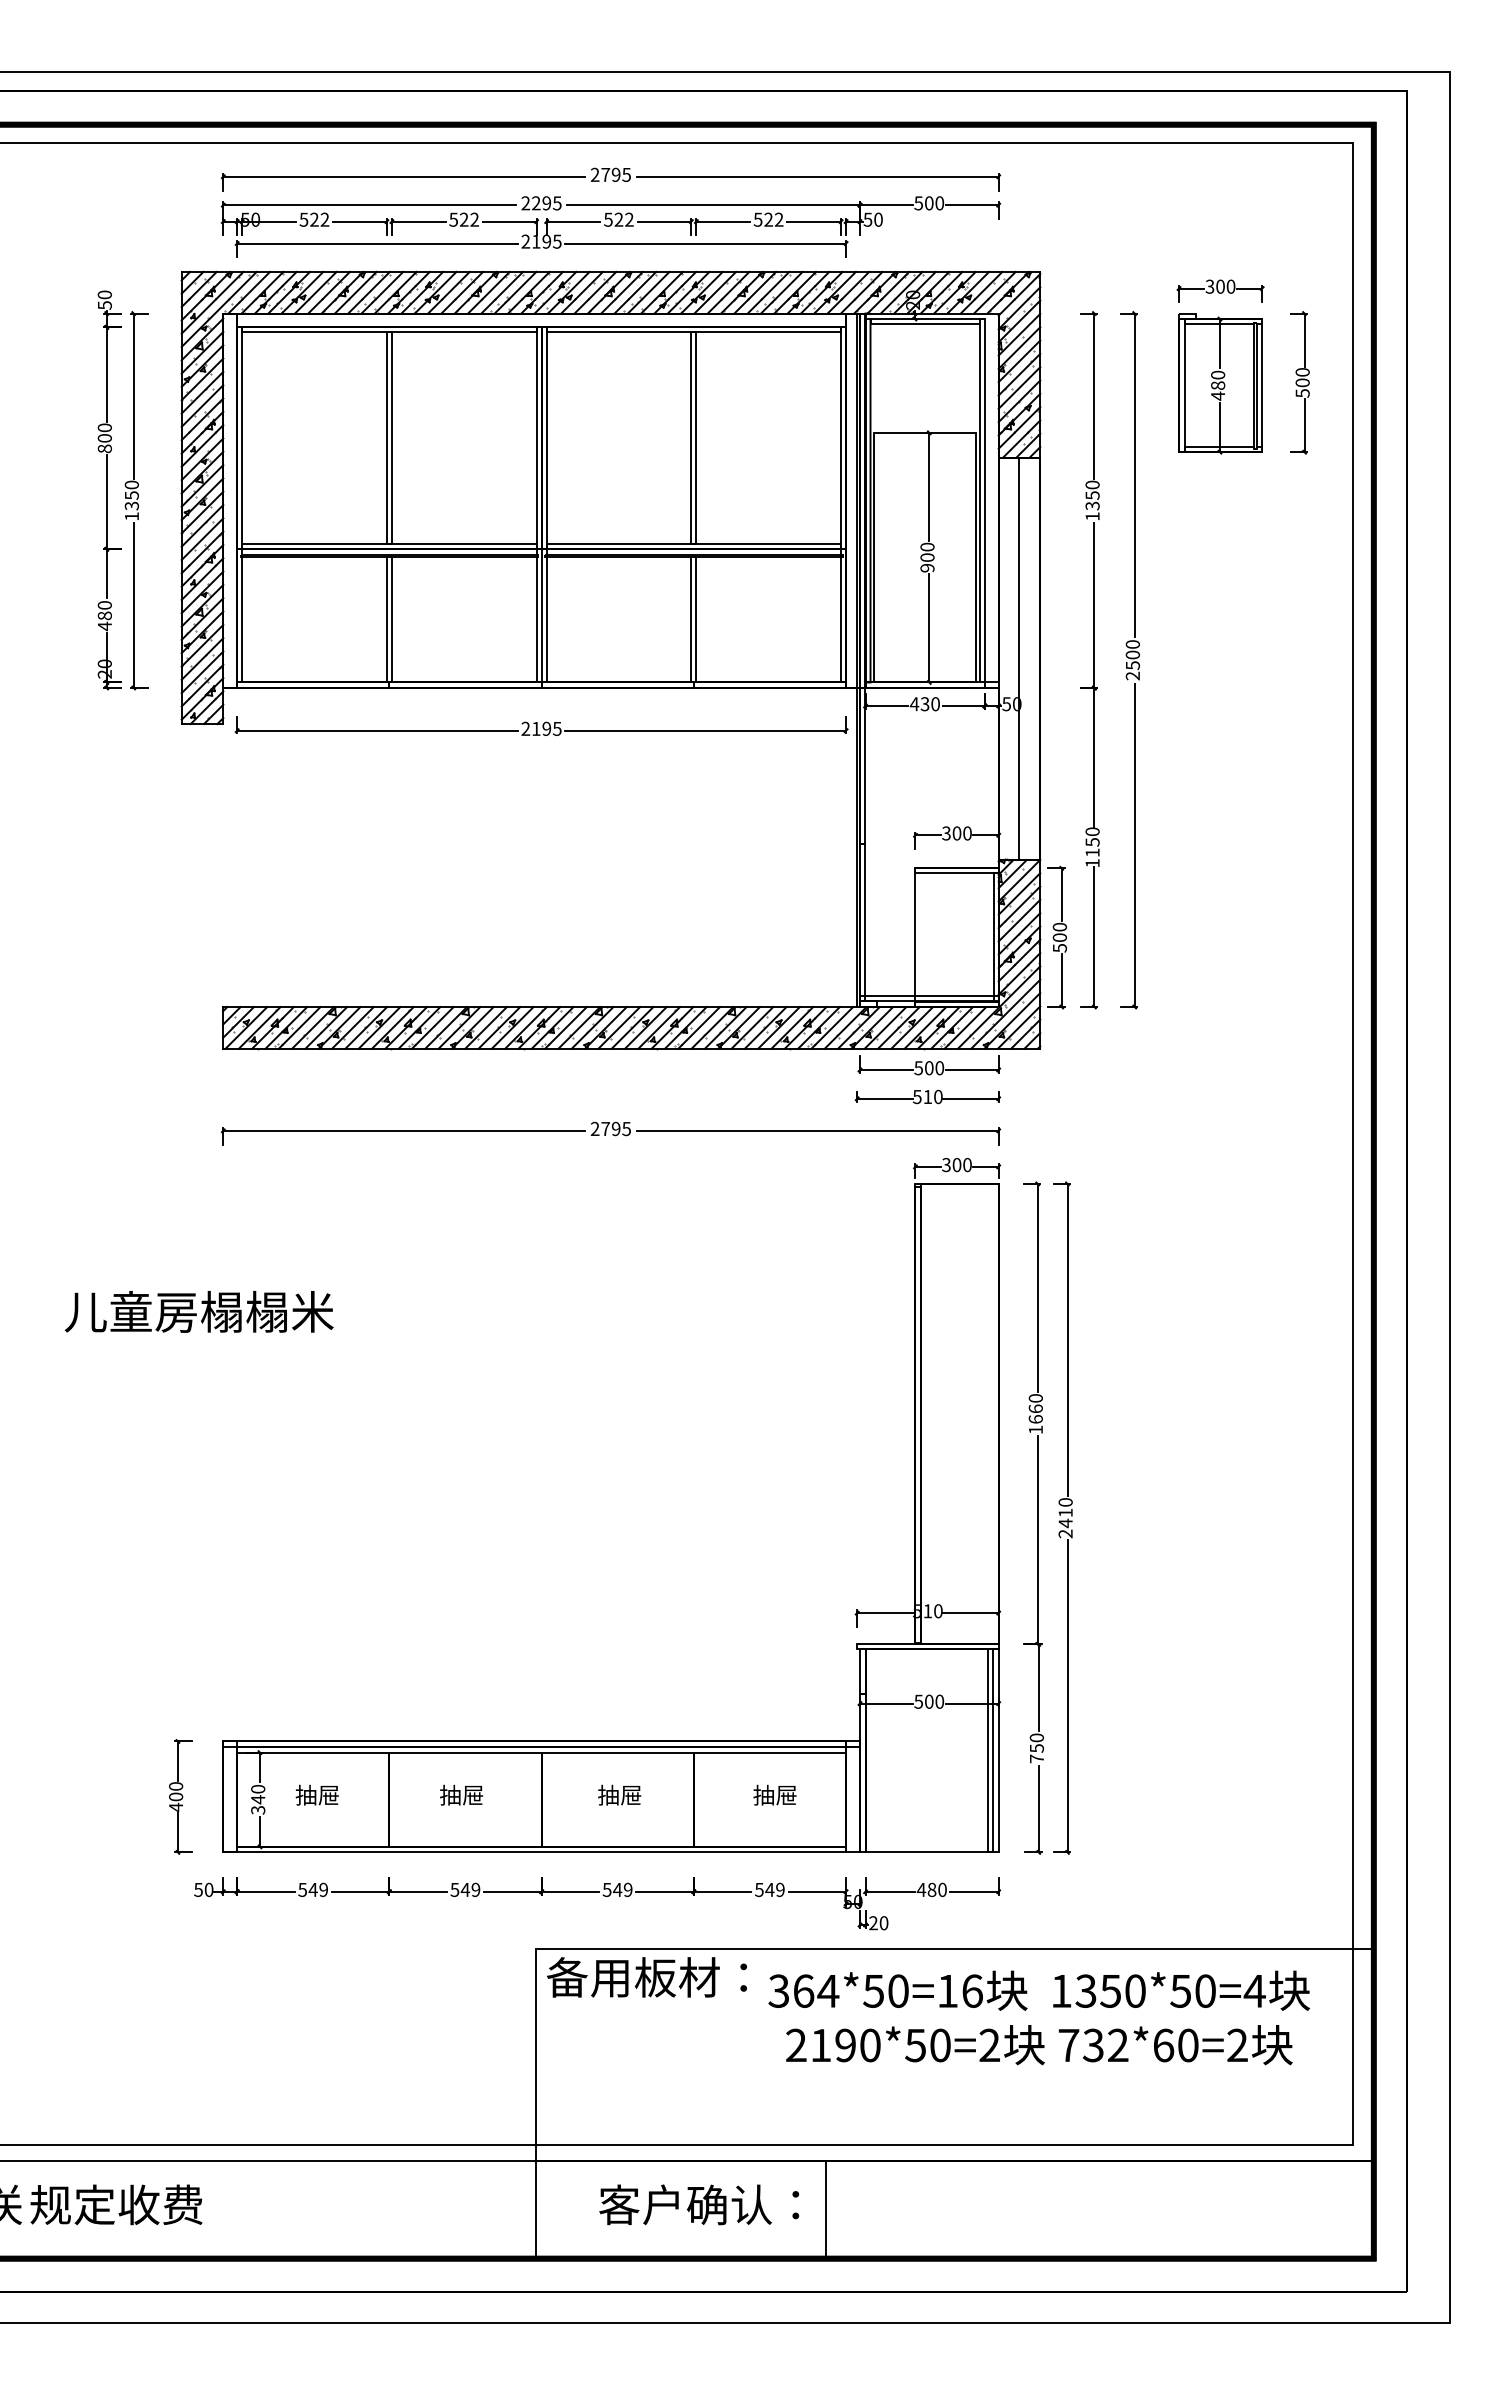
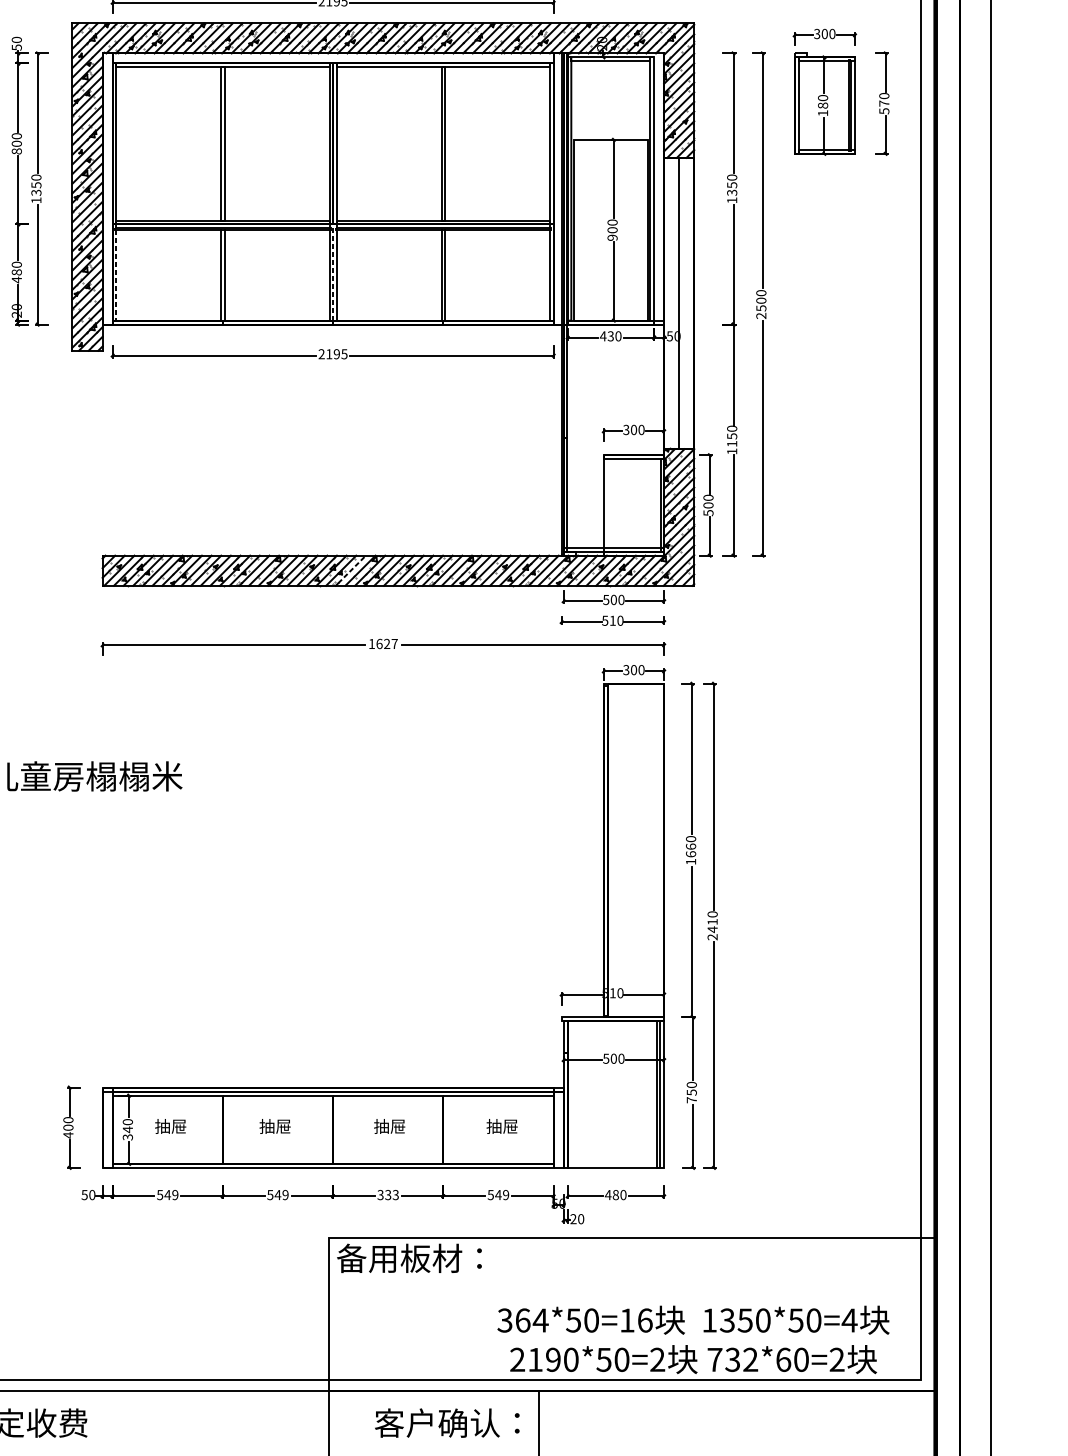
text: (1302, 382) -> (884, 103), 500 -> 570
text: (1217, 395) -> (822, 112), 480 -> 180
line: (541, 615) -> (333, 272), solid -> dashed
line: (242, 619) -> (116, 275), solid -> dashed
line: (567, 1026) -> (351, 569), solid -> dashed
text: (610, 1128) -> (383, 643), 2795 -> 1627
text: (617, 1889) -> (388, 1194), 549 -> 333
text: (1039, 2017) -> (693, 1339), moved

